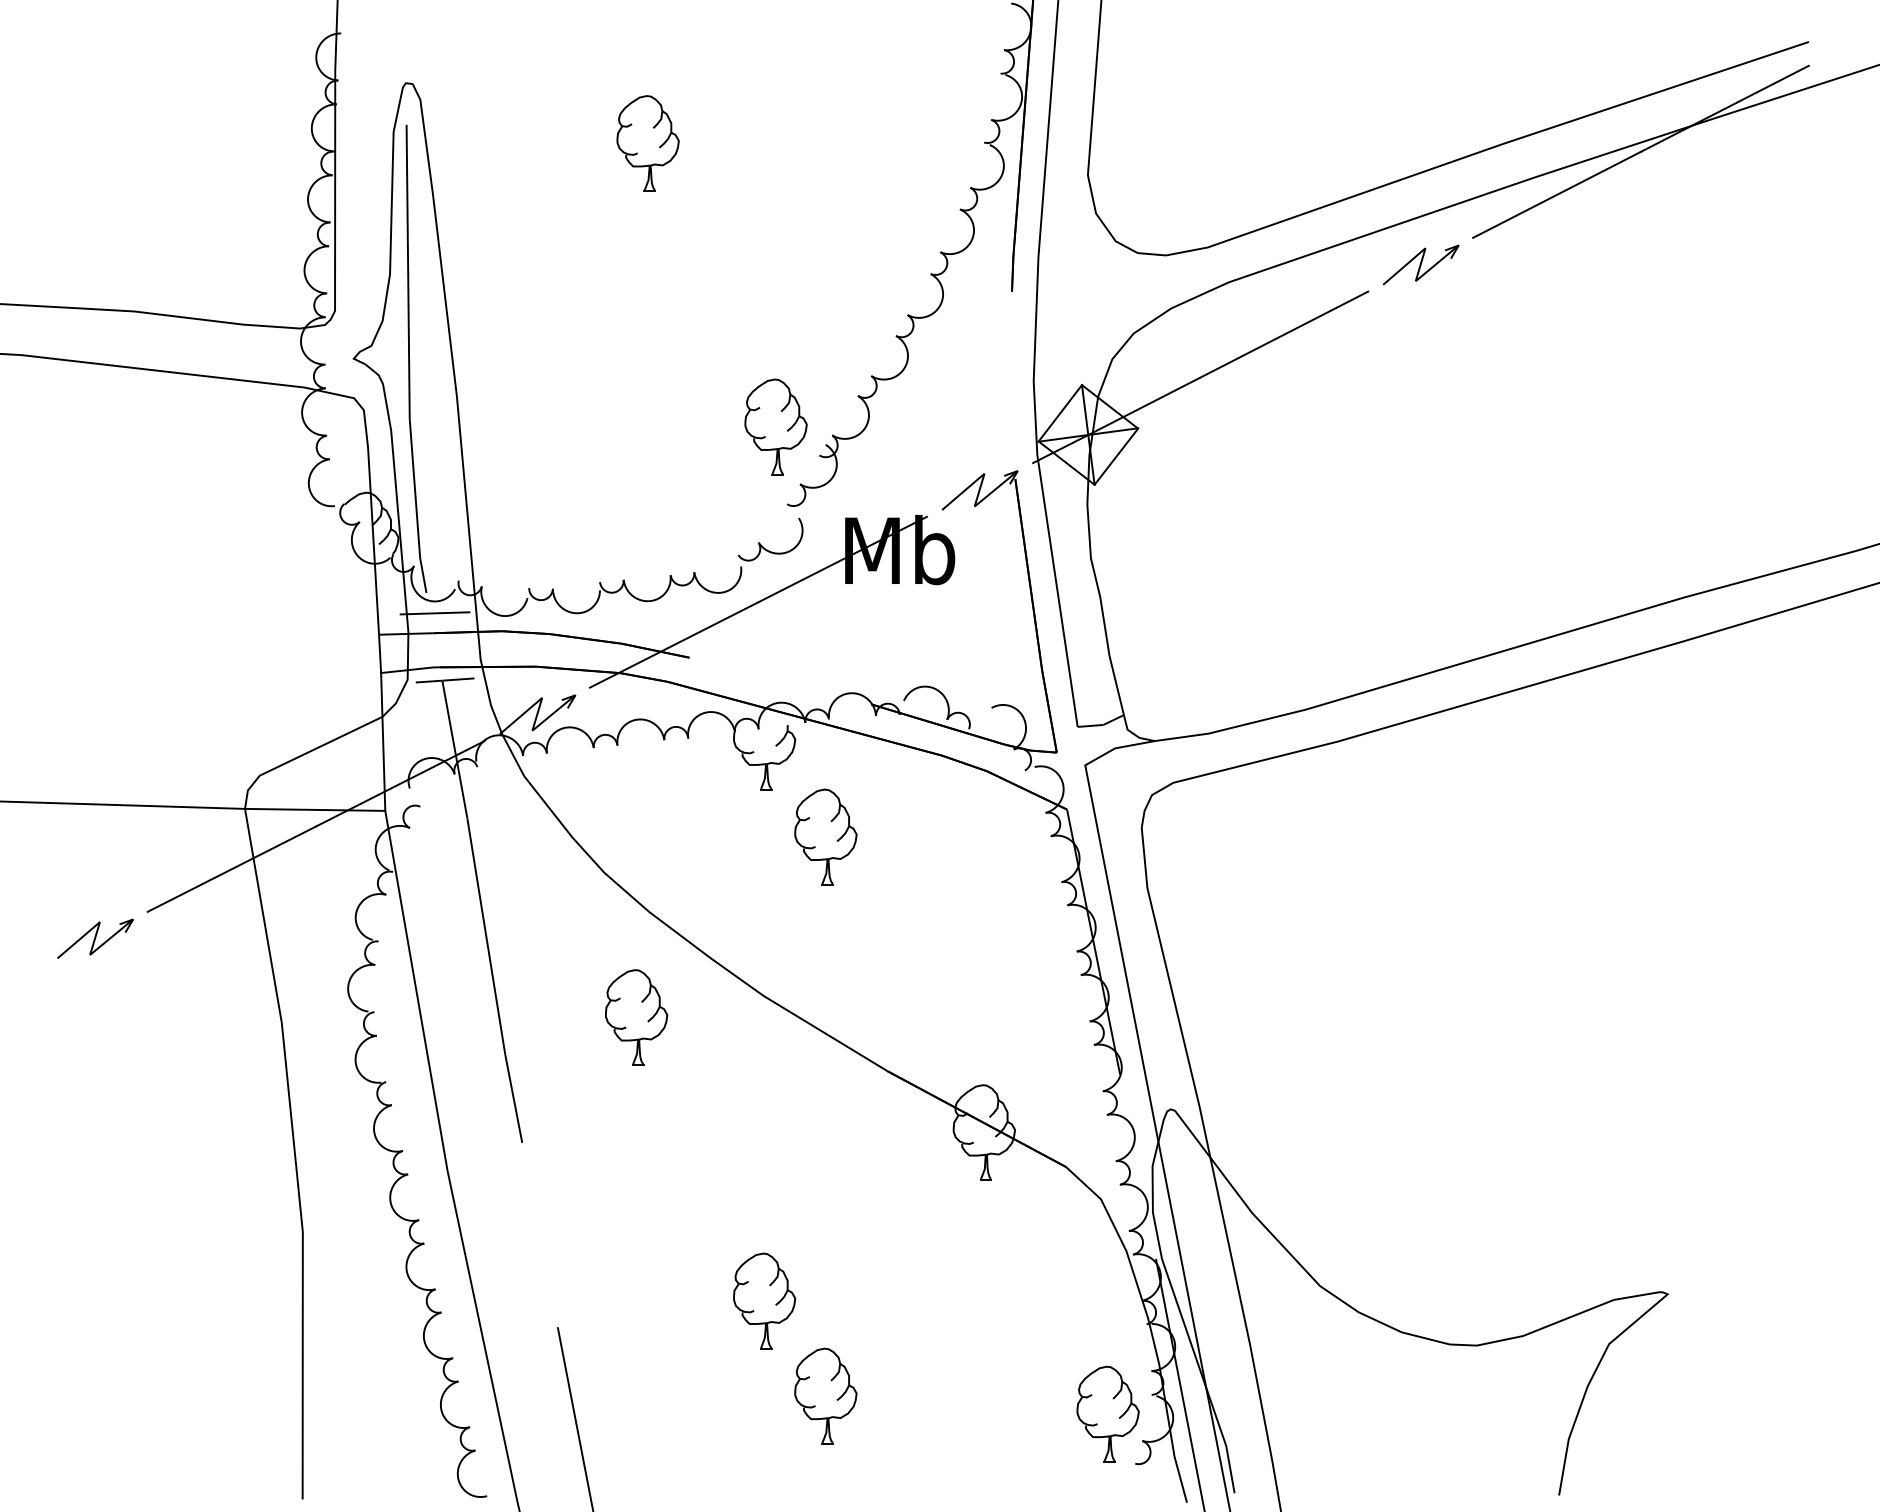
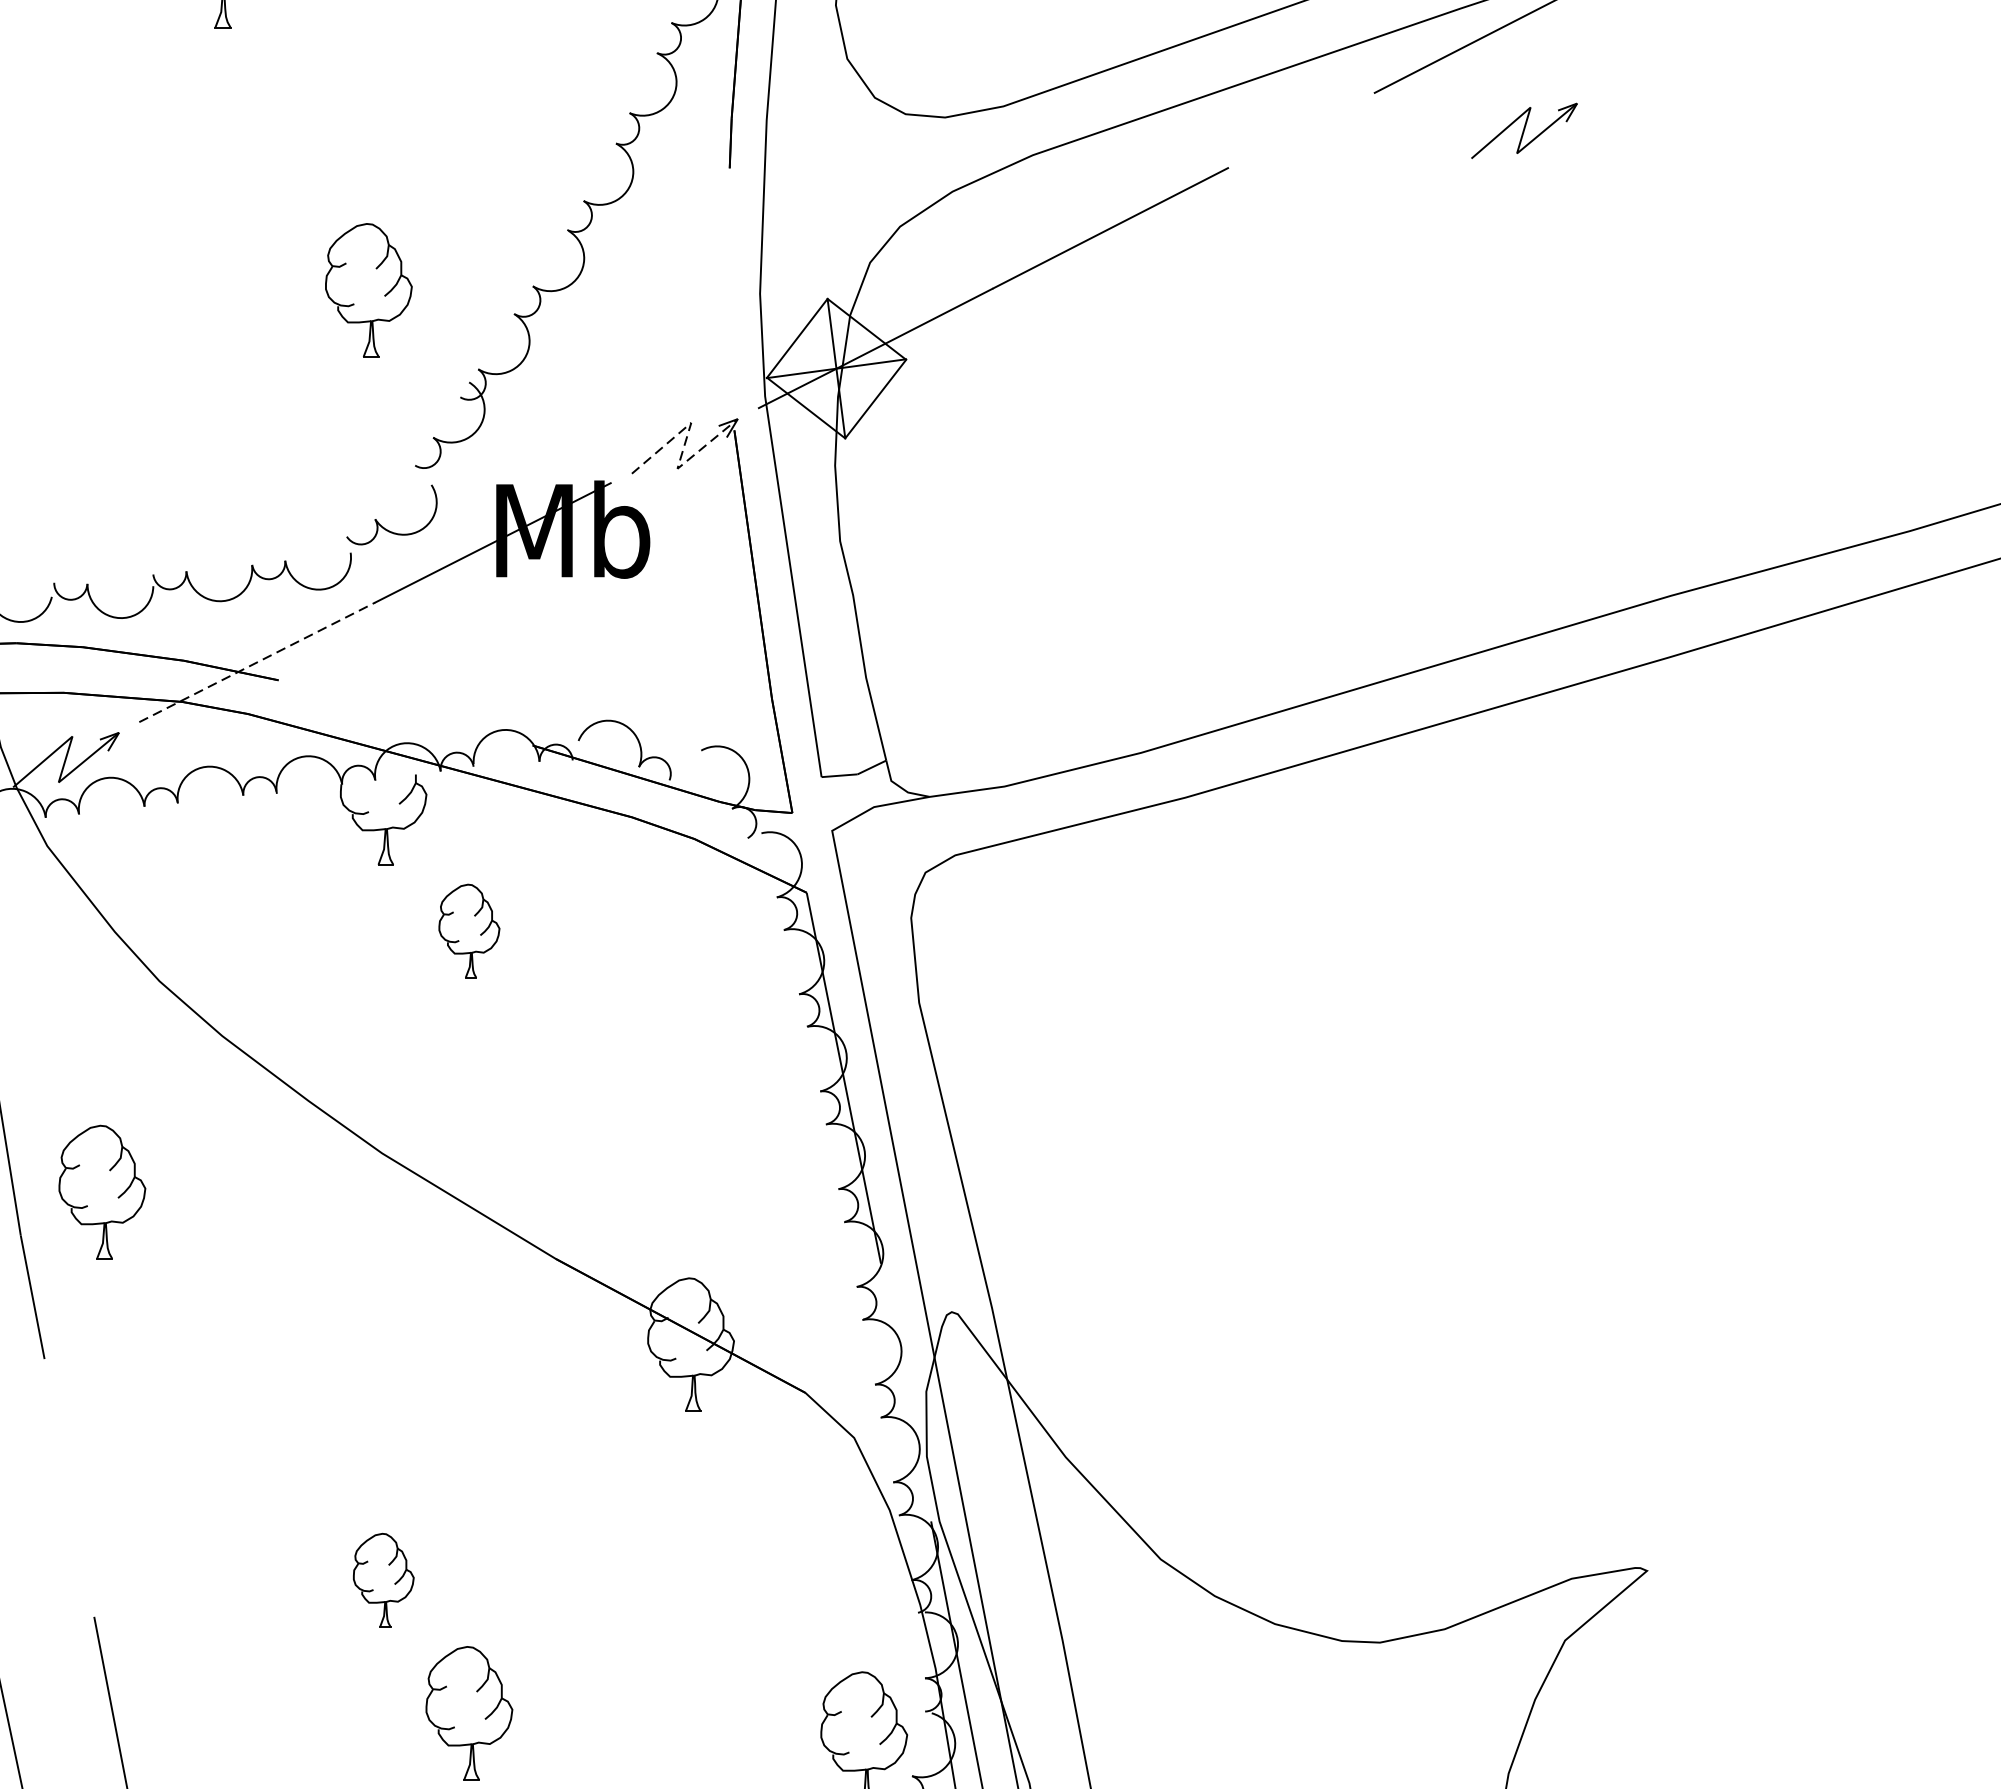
part: (1420, 264) -> (1523, 130), moved
part: (775, 426) -> (368, 289), moved
line: (979, 490) -> (684, 446), solid -> dashed
line: (674, 644) -> (257, 661), solid -> dashed
part: (825, 836) -> (468, 930), size x0.7
part: (636, 1017) -> (102, 1192), moved
part: (764, 1300) -> (383, 1579), size x0.7

